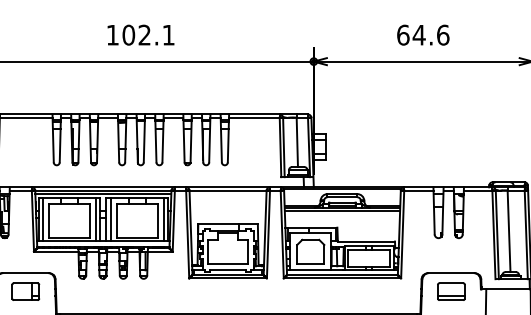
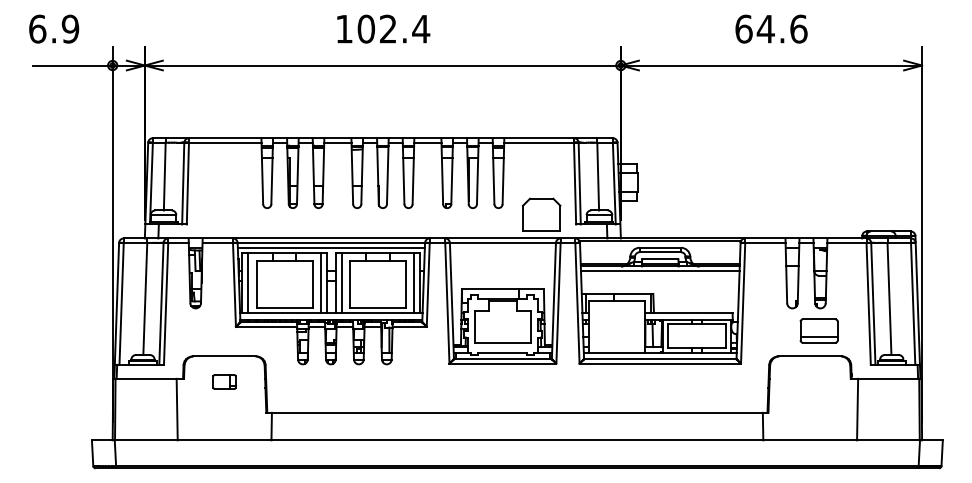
text: (168, 35) -> (421, 29), 102.1 -> 102.4
part: (310, 251) -> (541, 214), moved
part: (25, 291) -> (224, 381), size x0.6
part: (450, 291) -> (818, 330), moved

